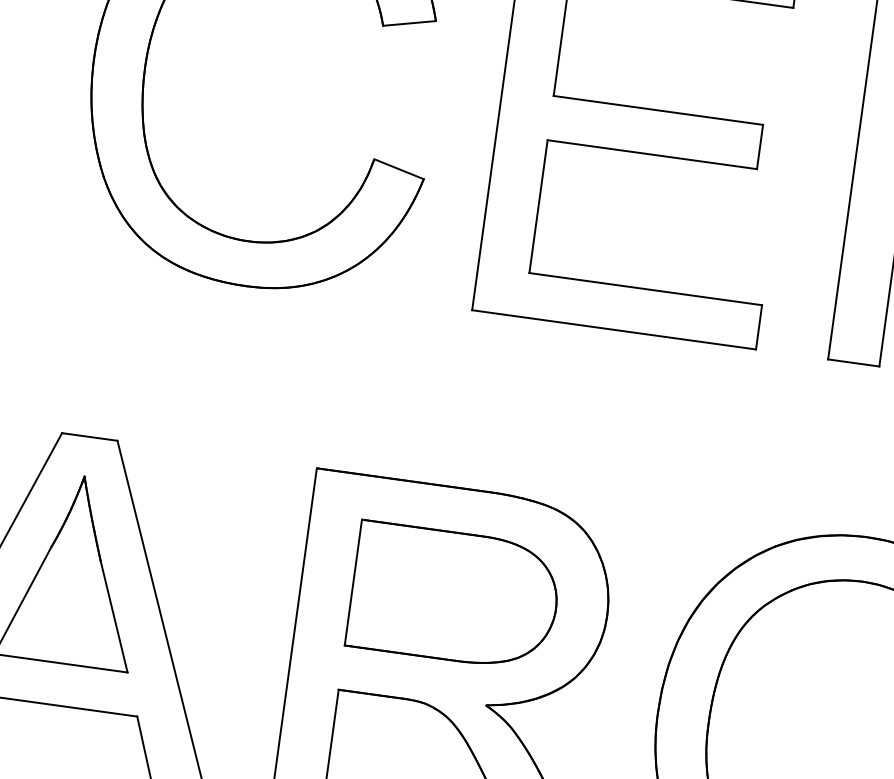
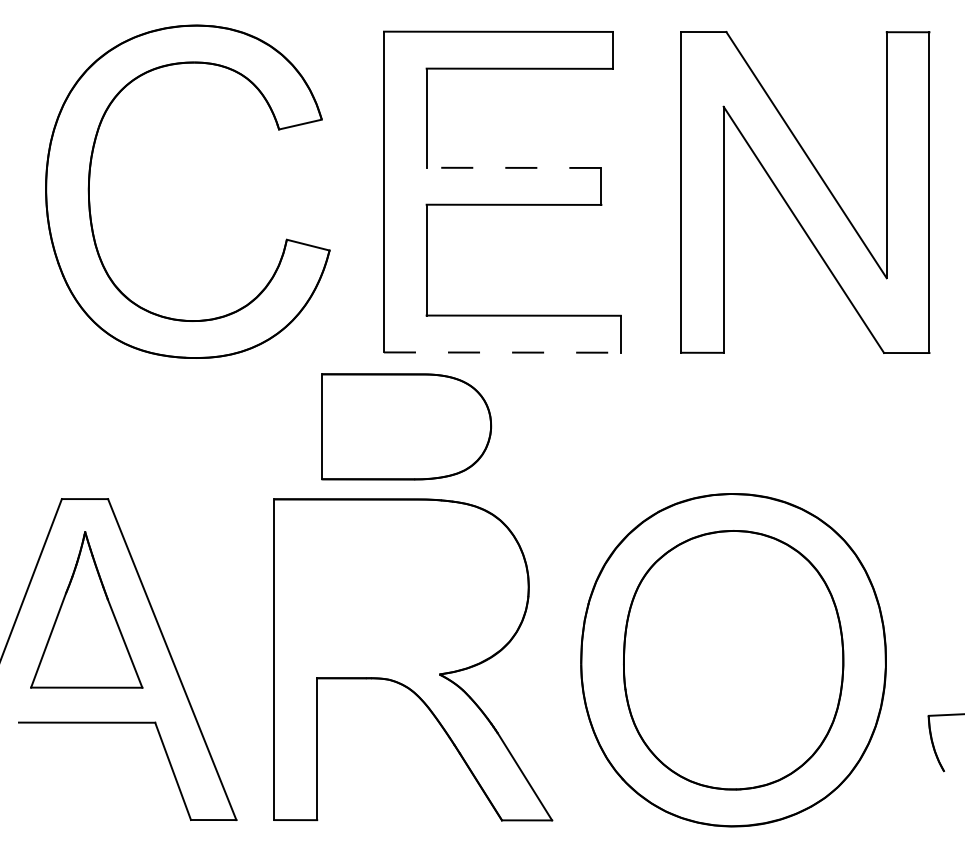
line: (657, 109) -> (513, 167), solid -> dashed
line: (614, 329) -> (502, 352), solid -> dashed
part: (454, 596) -> (406, 426), moved

